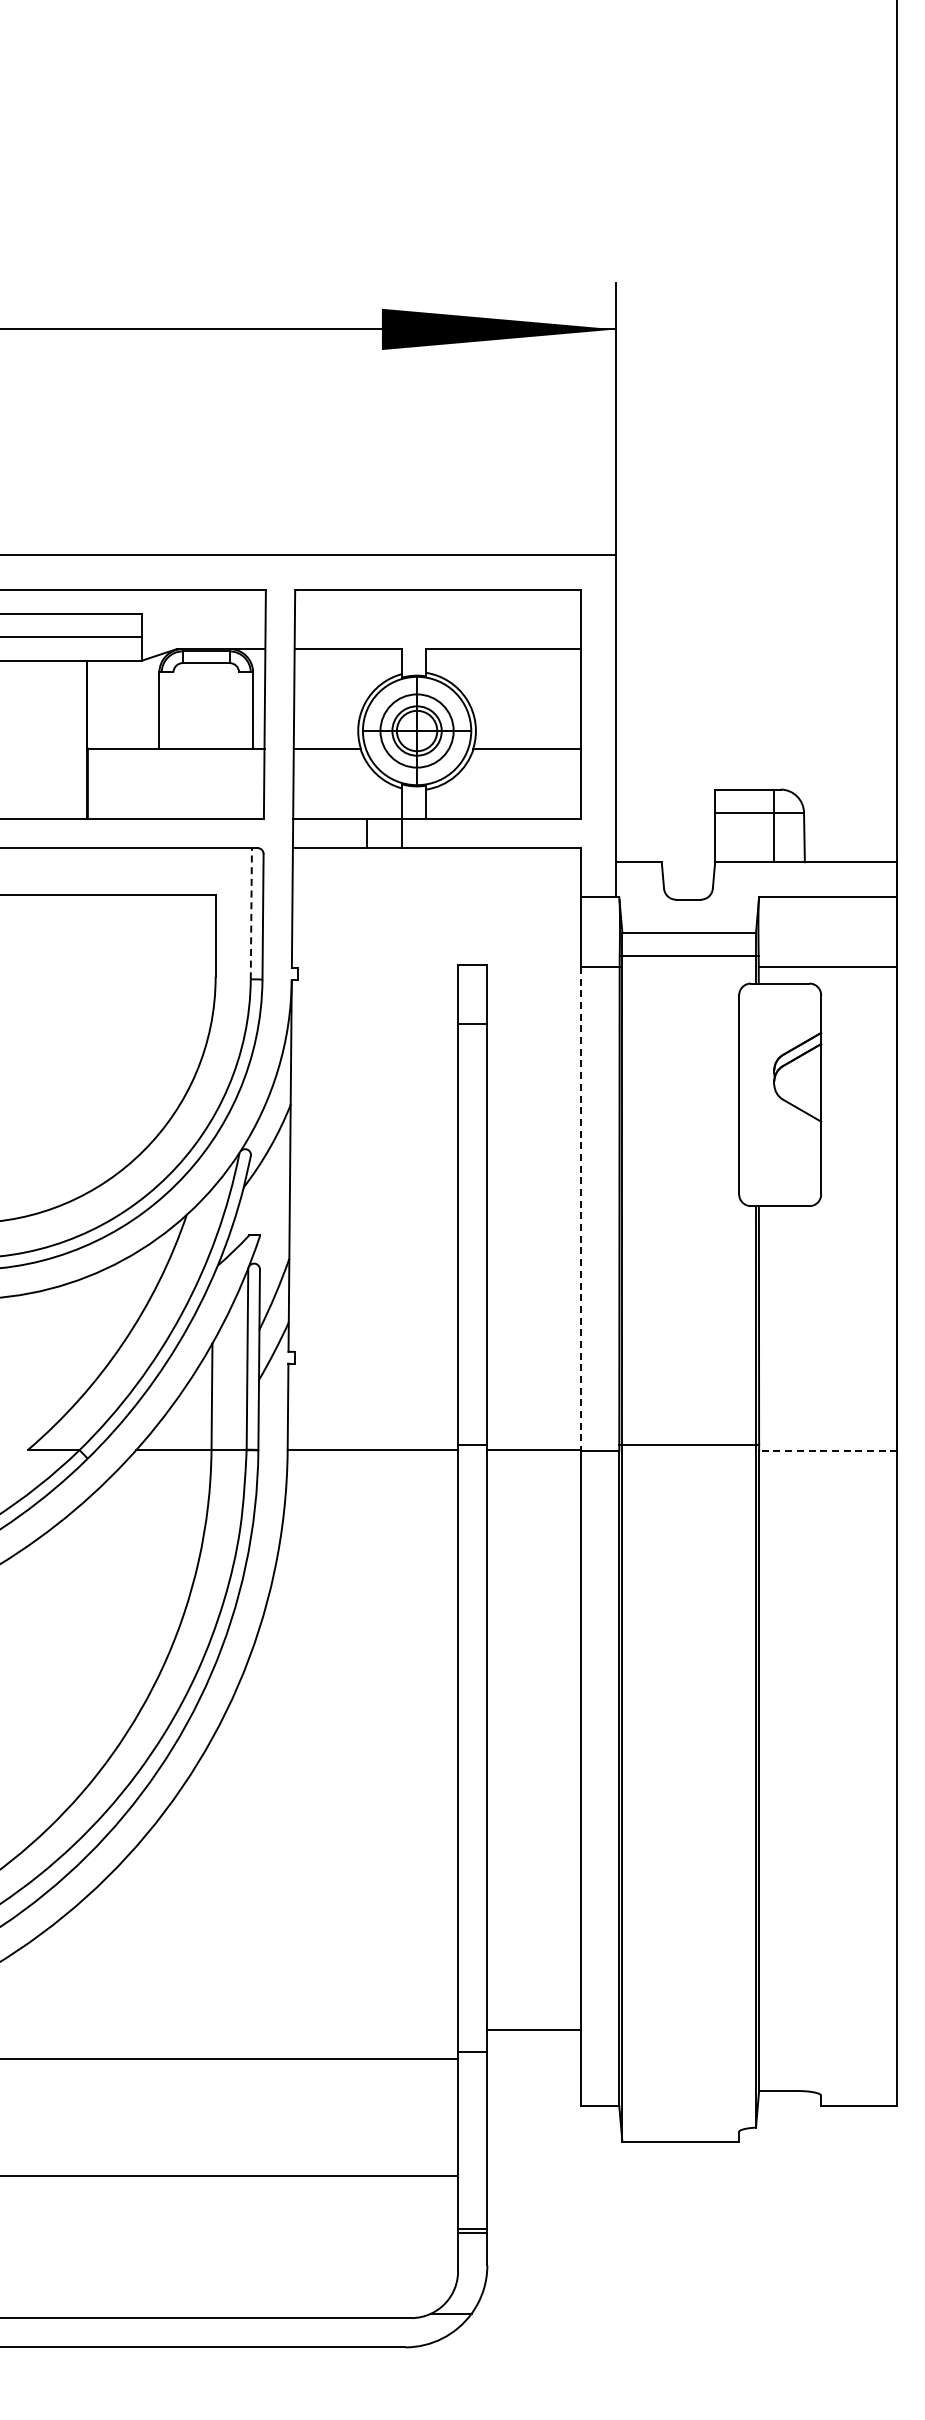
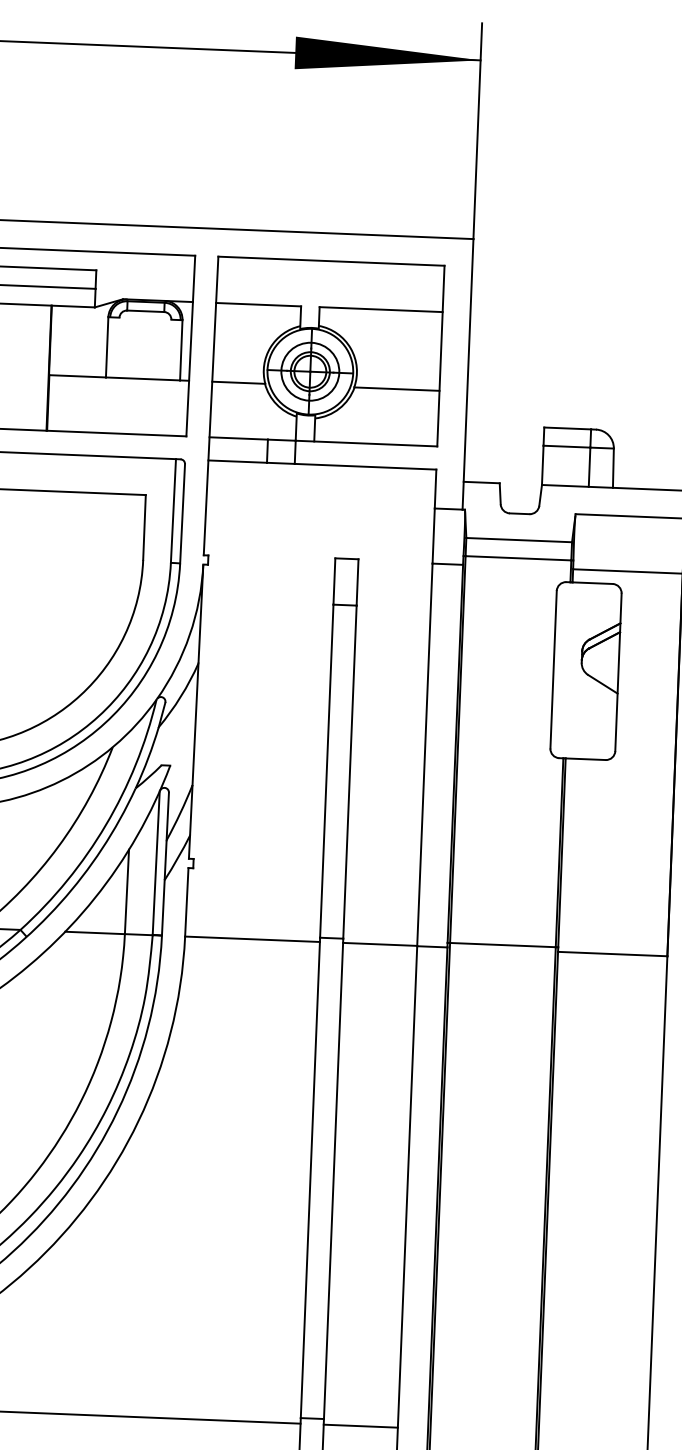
line: (251, 913) -> (173, 510), dashed -> solid
line: (581, 1208) -> (425, 754), dashed -> solid
line: (827, 1450) -> (612, 953), dashed -> solid
line: (534, 2030) -> (361, 1426), moved

